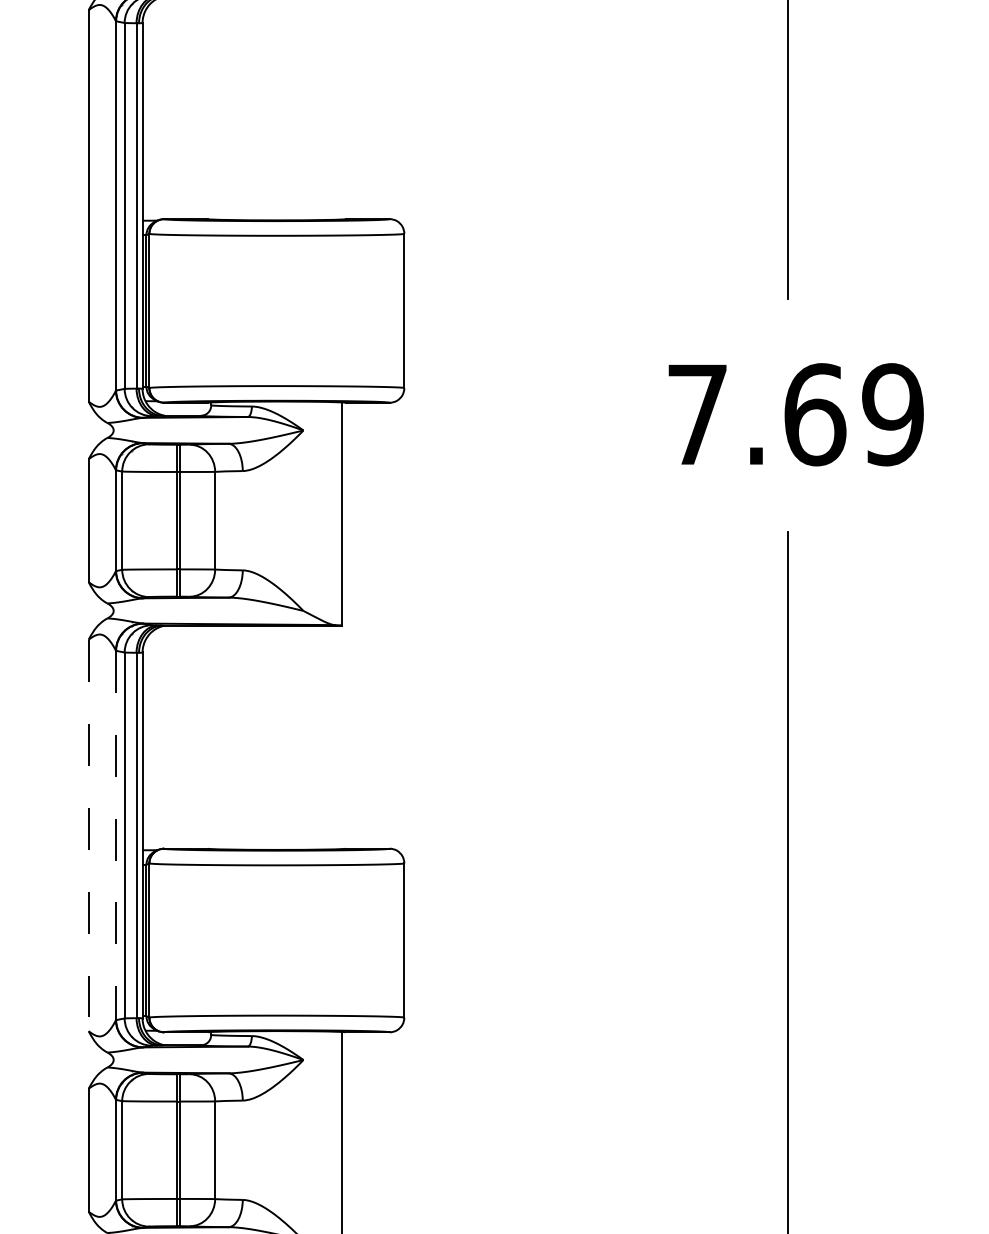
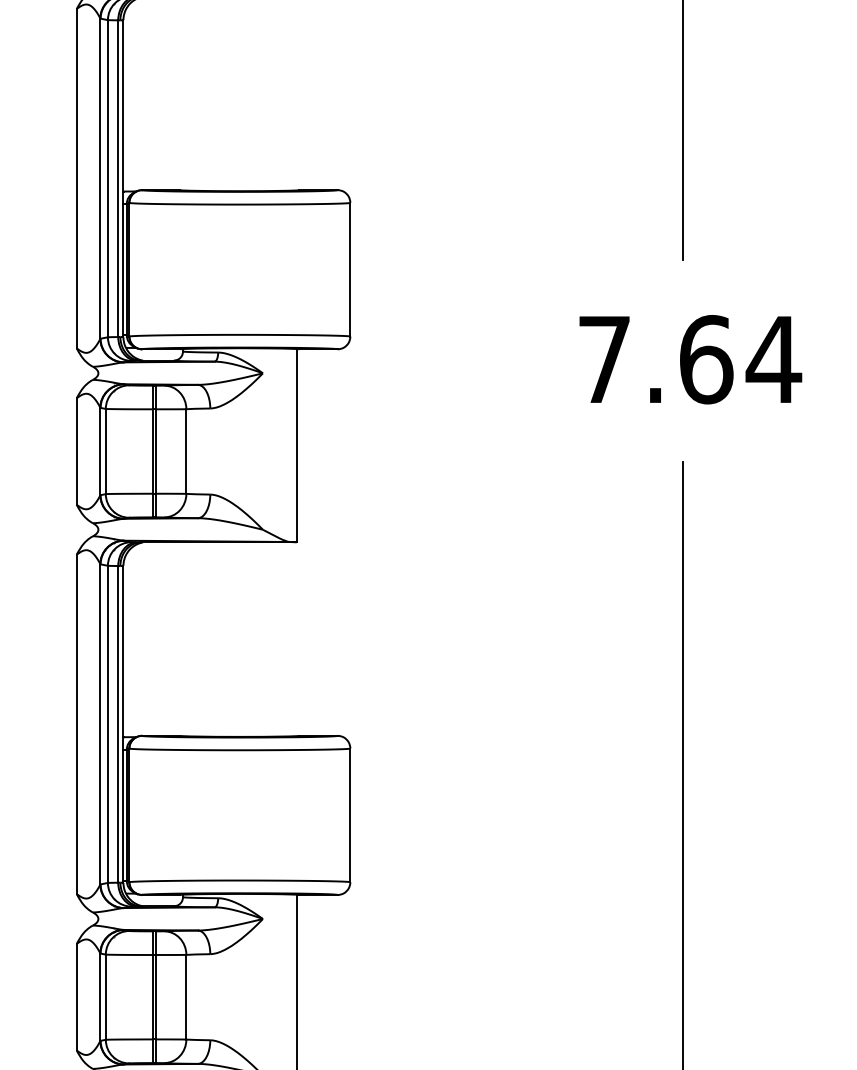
text: (892, 414) -> (773, 359), 7.69 -> 7.64
line: (88, 835) -> (76, 724), dashed -> solid
line: (116, 835) -> (100, 724), dashed -> solid

